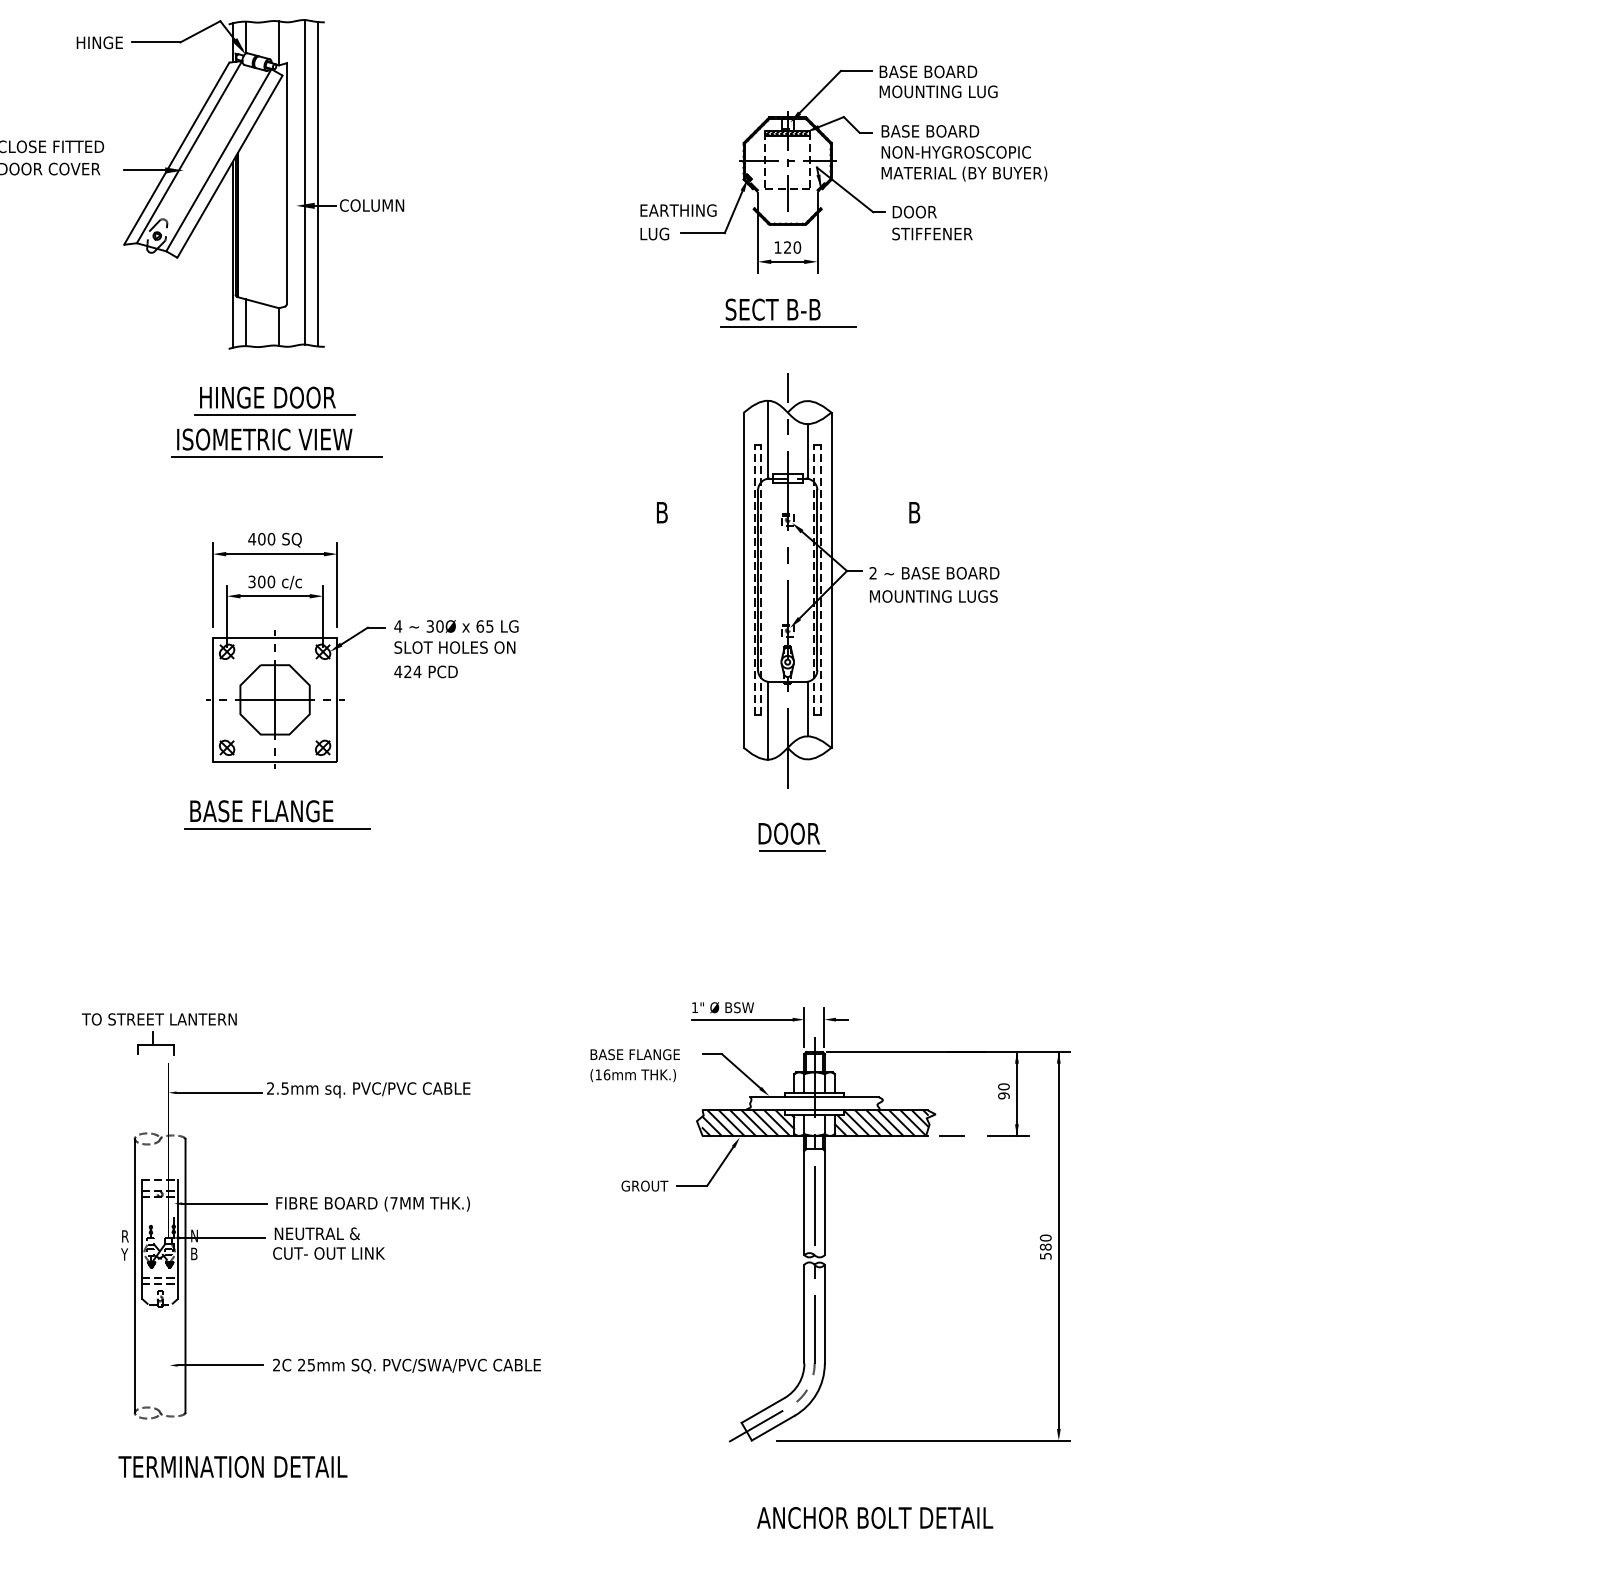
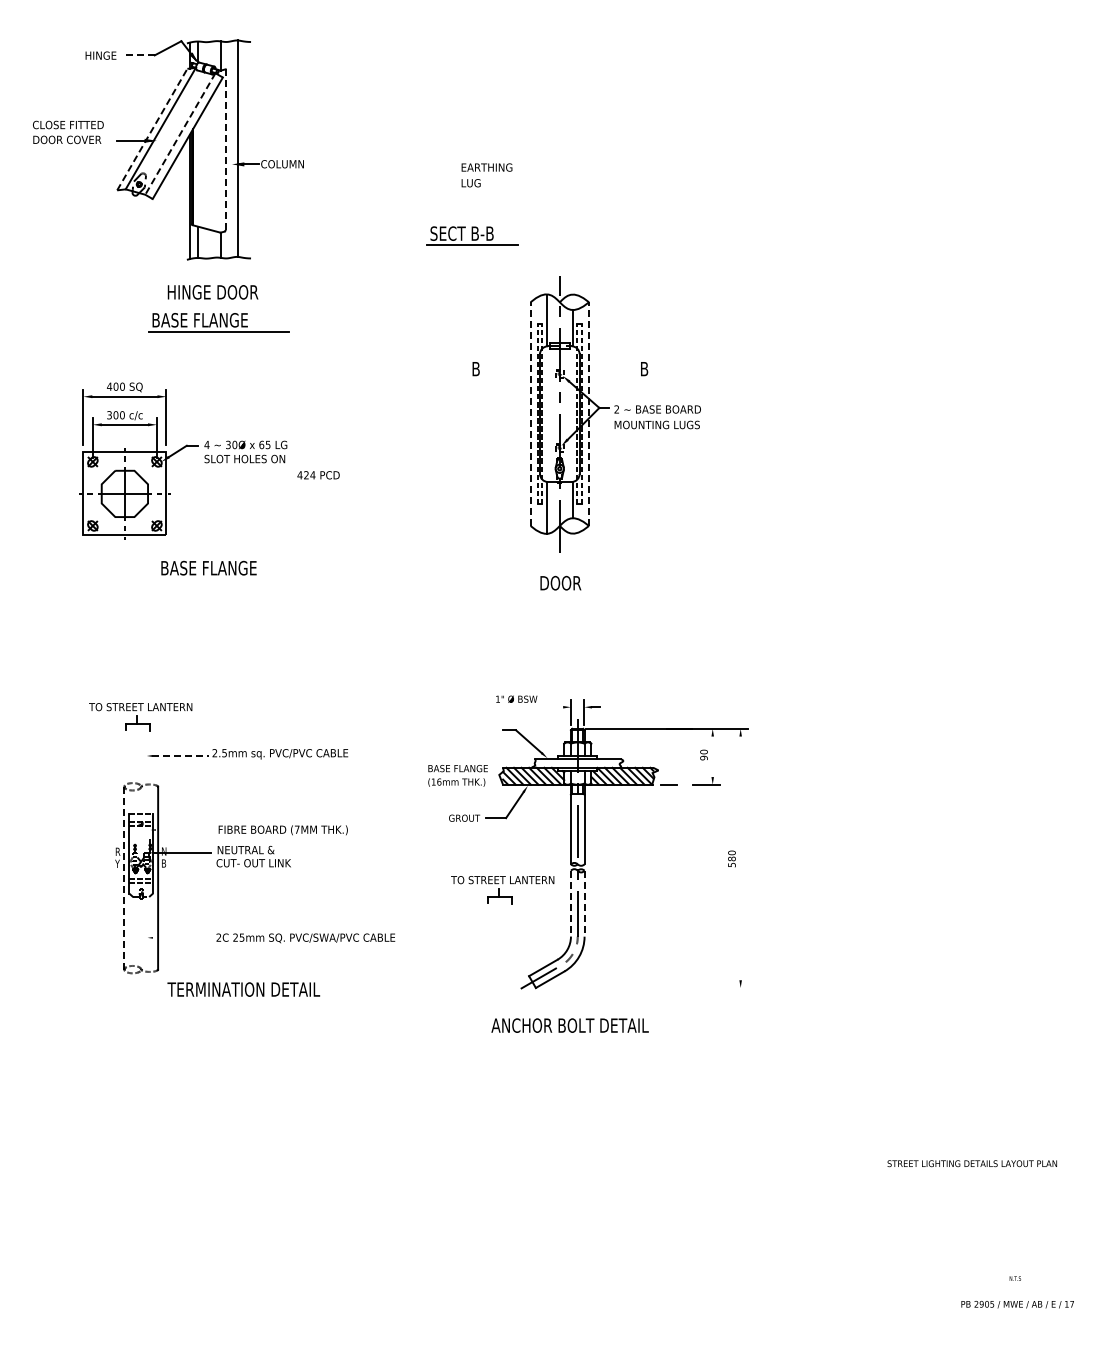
line: (156, 42) -> (138, 55), solid -> dashed
line: (177, 153) -> (152, 129), solid -> dashed
line: (219, 161) -> (180, 134), solid -> dashed
part: (881, 168) -> (622, 139), removed
line: (317, 183) -> (246, 149), removed
line: (286, 184) -> (225, 150), solid -> dashed
part: (788, 312) -> (472, 235), moved
line: (274, 415) -> (217, 304), removed
text: (265, 439) -> (211, 320), ISOMETRIC VIEW -> BASE FLANGE
line: (743, 580) -> (530, 414), solid -> dashed
line: (832, 580) -> (589, 414), solid -> dashed
part: (355, 637) -> (178, 452), moved
line: (277, 828) -> (219, 579), removed
line: (791, 850) -> (562, 594), removed
line: (742, 1020) -> (529, 707), removed
text: (634, 1065) -> (457, 775), moved
line: (220, 1092) -> (181, 755), solid -> dashed
line: (1016, 1093) -> (712, 756), removed
line: (223, 1204) -> (183, 830), removed
line: (1058, 1240) -> (740, 854), removed
line: (135, 1274) -> (124, 877), solid -> dashed
part: (701, 1294) -> (502, 890), added
line: (803, 1313) -> (570, 903), solid -> dashed
line: (824, 1313) -> (584, 903), solid -> dashed
line: (219, 1364) -> (180, 937), removed
line: (923, 1439) -> (650, 987), removed
text: (232, 1466) -> (243, 989), moved
text: (874, 1517) -> (569, 1025), moved

